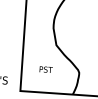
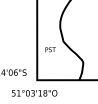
text: (45, 69) -> (50, 49), moved

